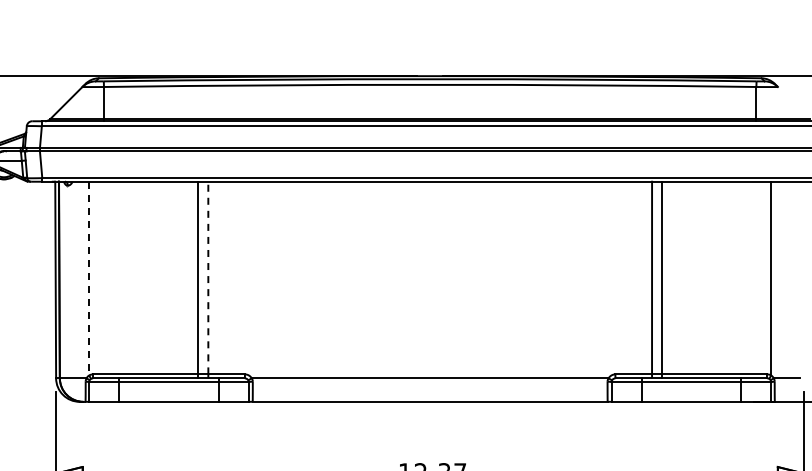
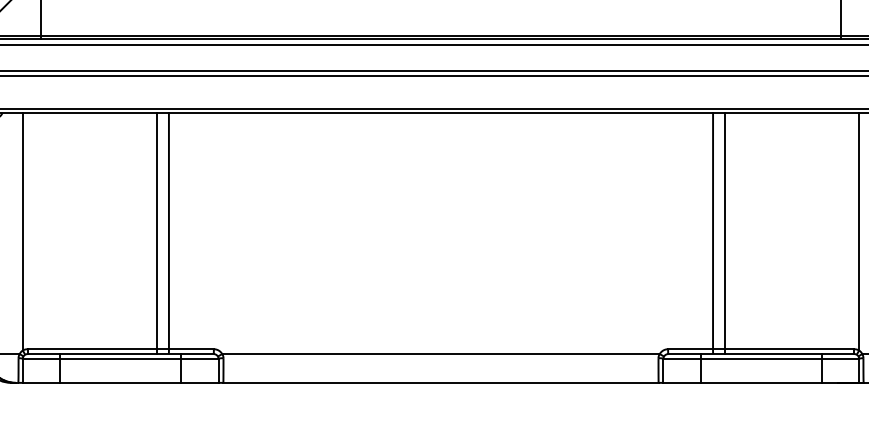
line: (208, 277) -> (169, 230), dashed -> solid
line: (89, 278) -> (23, 231), dashed -> solid

